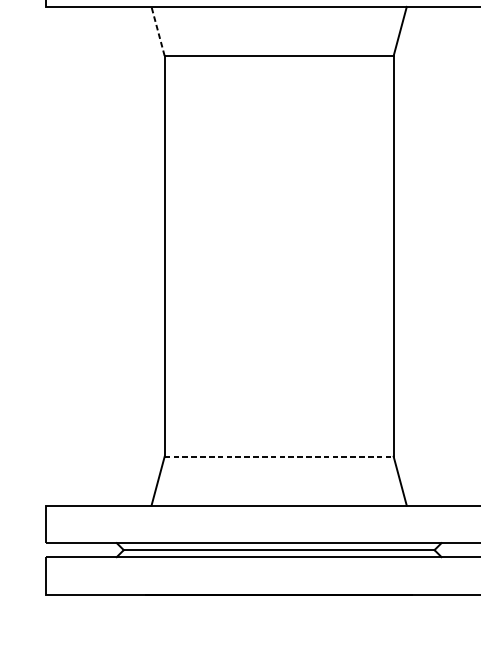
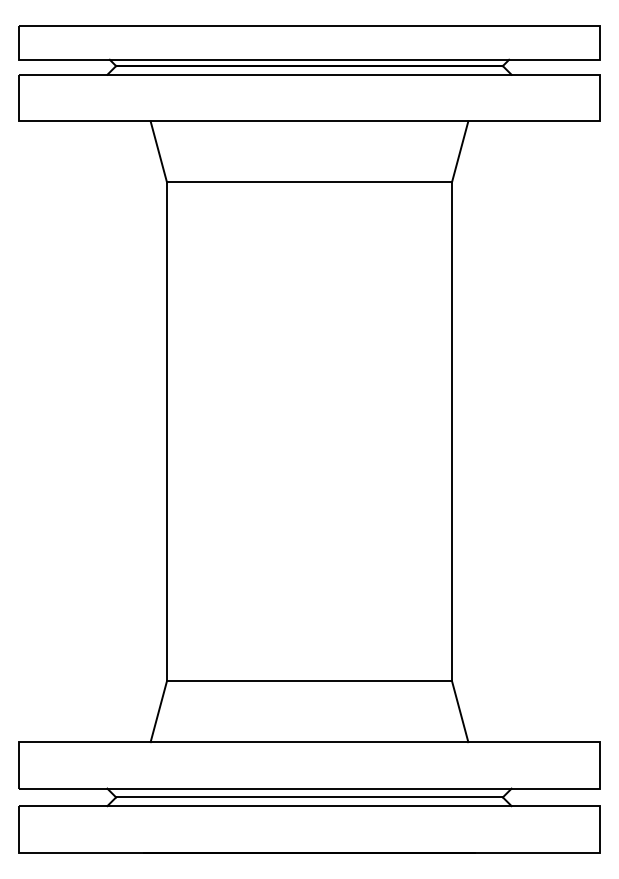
line: (157, 31) -> (158, 151), dashed -> solid
line: (279, 457) -> (310, 681), dashed -> solid

